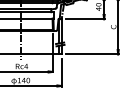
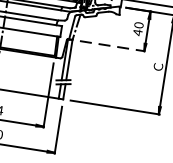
line: (85, 19) -> (112, 46), solid -> dashed

